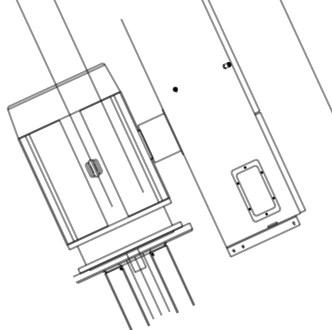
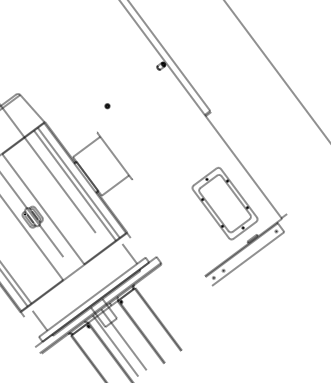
line: (175, 137) -> (119, 161), removed
line: (282, 161) -> (248, 163), removed
line: (120, 225) -> (77, 276), removed
line: (156, 283) -> (132, 334), removed

